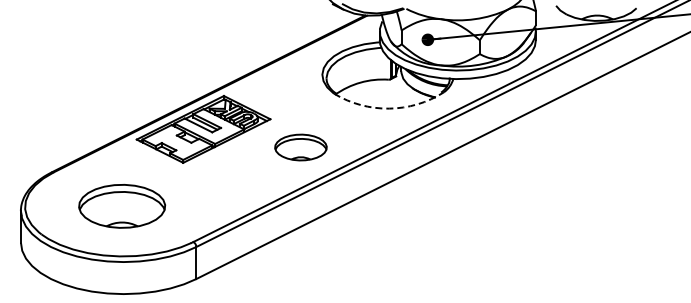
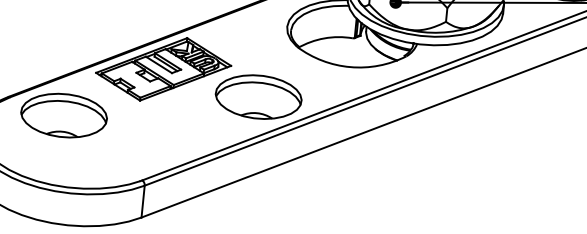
arc: (389, 108) -> (350, 67), dashed -> solid
part: (300, 147) -> (258, 96), size x1.67
part: (122, 206) -> (64, 115), moved

